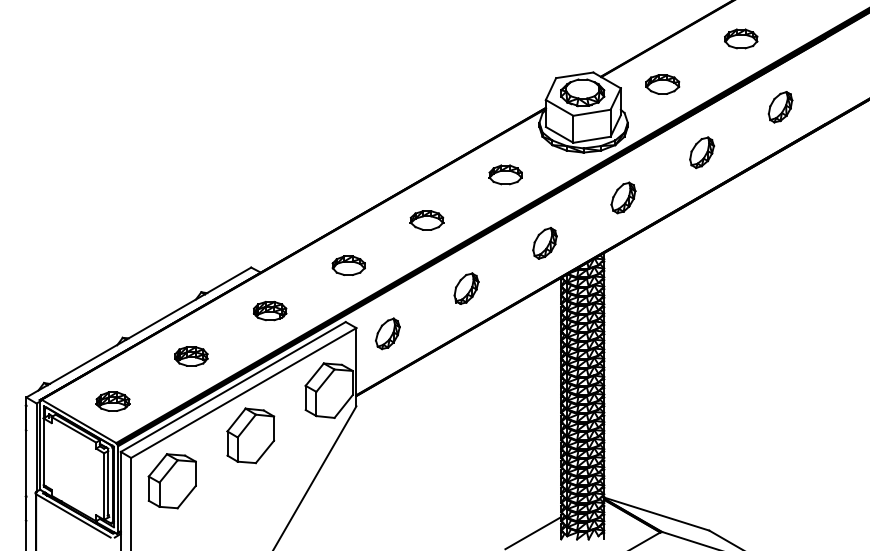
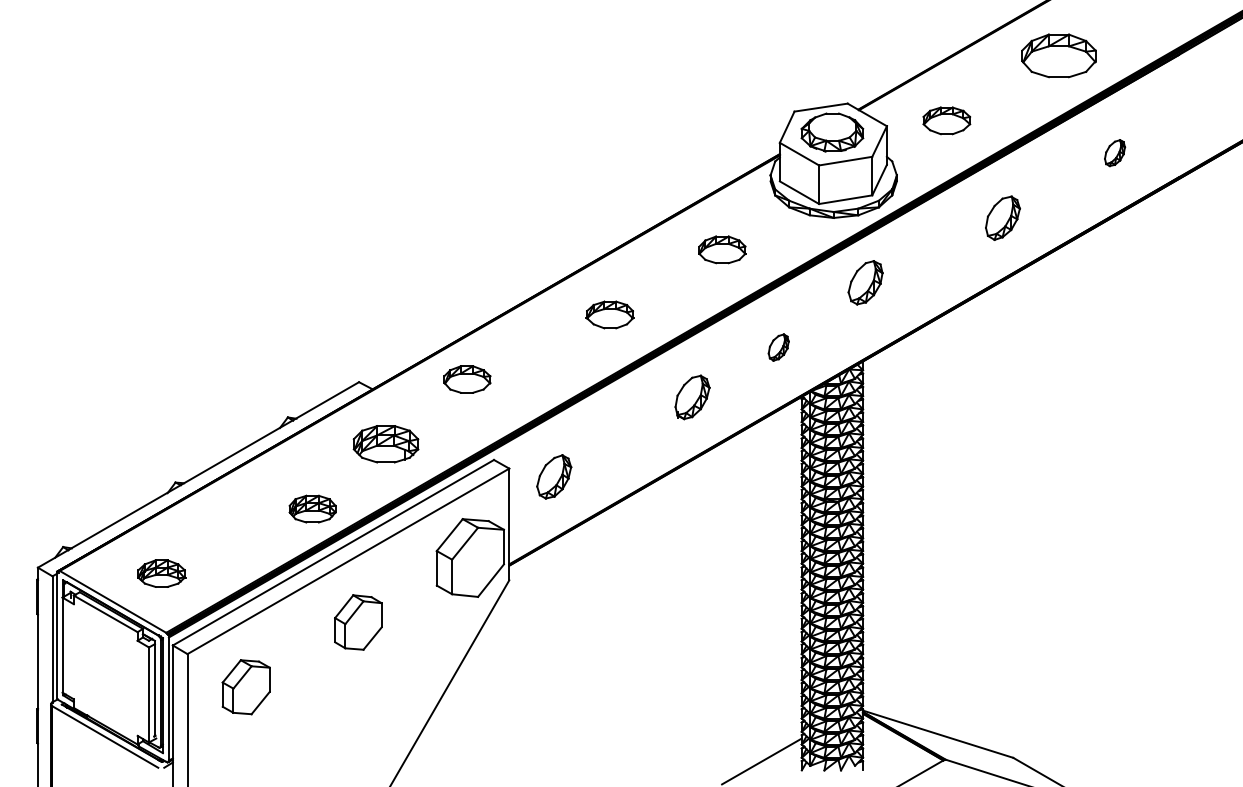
part: (740, 38) -> (1058, 55), size x1.6
part: (780, 106) -> (1114, 152), size x0.6
part: (623, 197) -> (865, 282), moved
part: (544, 243) -> (778, 347), size x0.6
part: (348, 265) -> (467, 379), moved
part: (466, 288) -> (692, 397), moved
part: (269, 311) -> (385, 444), size x1.4
part: (191, 356) -> (312, 508), moved
part: (250, 435) -> (358, 622), size x0.7
part: (171, 480) -> (245, 686), size x0.7

